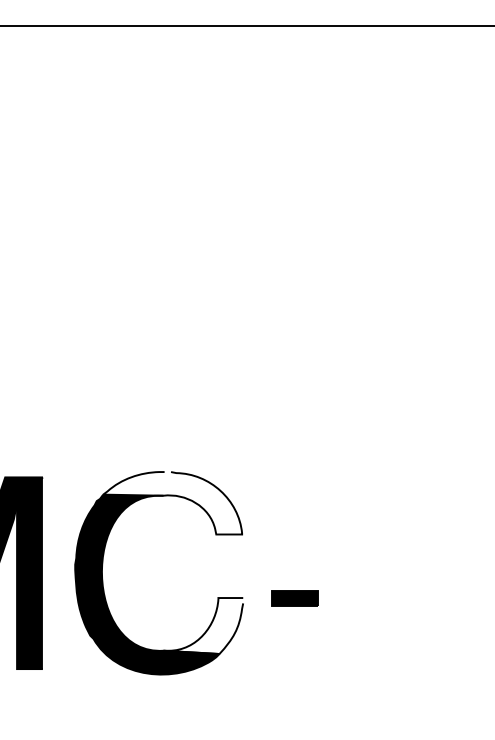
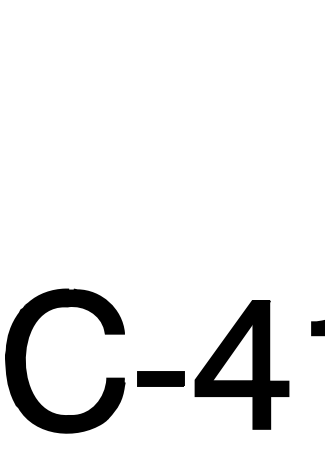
fill: (172, 503) -> (74, 311), added
part: (408, 578) -> (241, 364), added
part: (294, 598) -> (161, 378), size x1.43
fill: (203, 626) -> (96, 398), added

